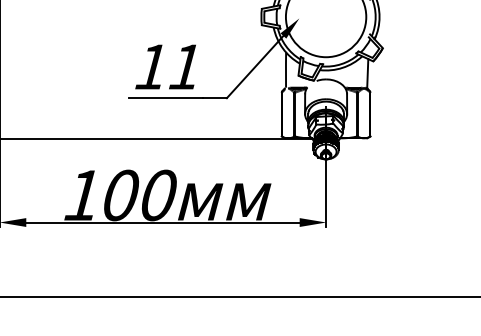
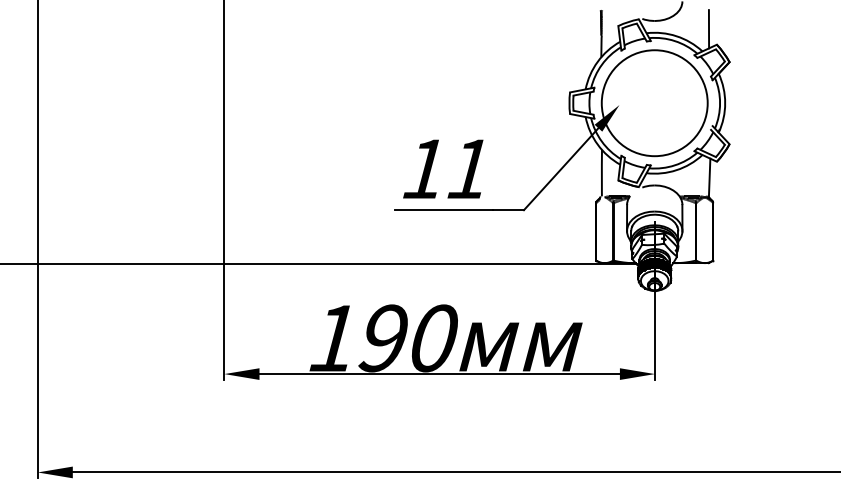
text: (120, 195) -> (383, 338), 100 -> 190

